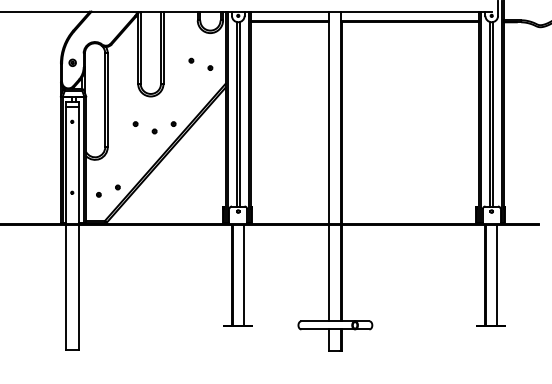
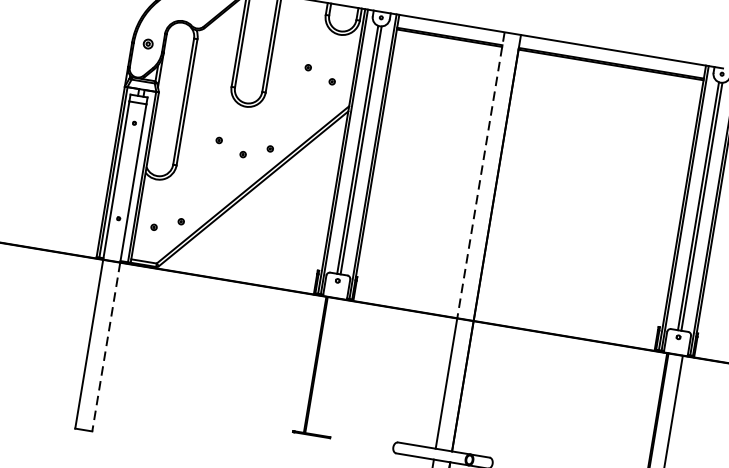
line: (329, 118) -> (481, 176), solid -> dashed
line: (243, 274) -> (330, 366), removed
line: (78, 287) -> (106, 347), solid -> dashed

